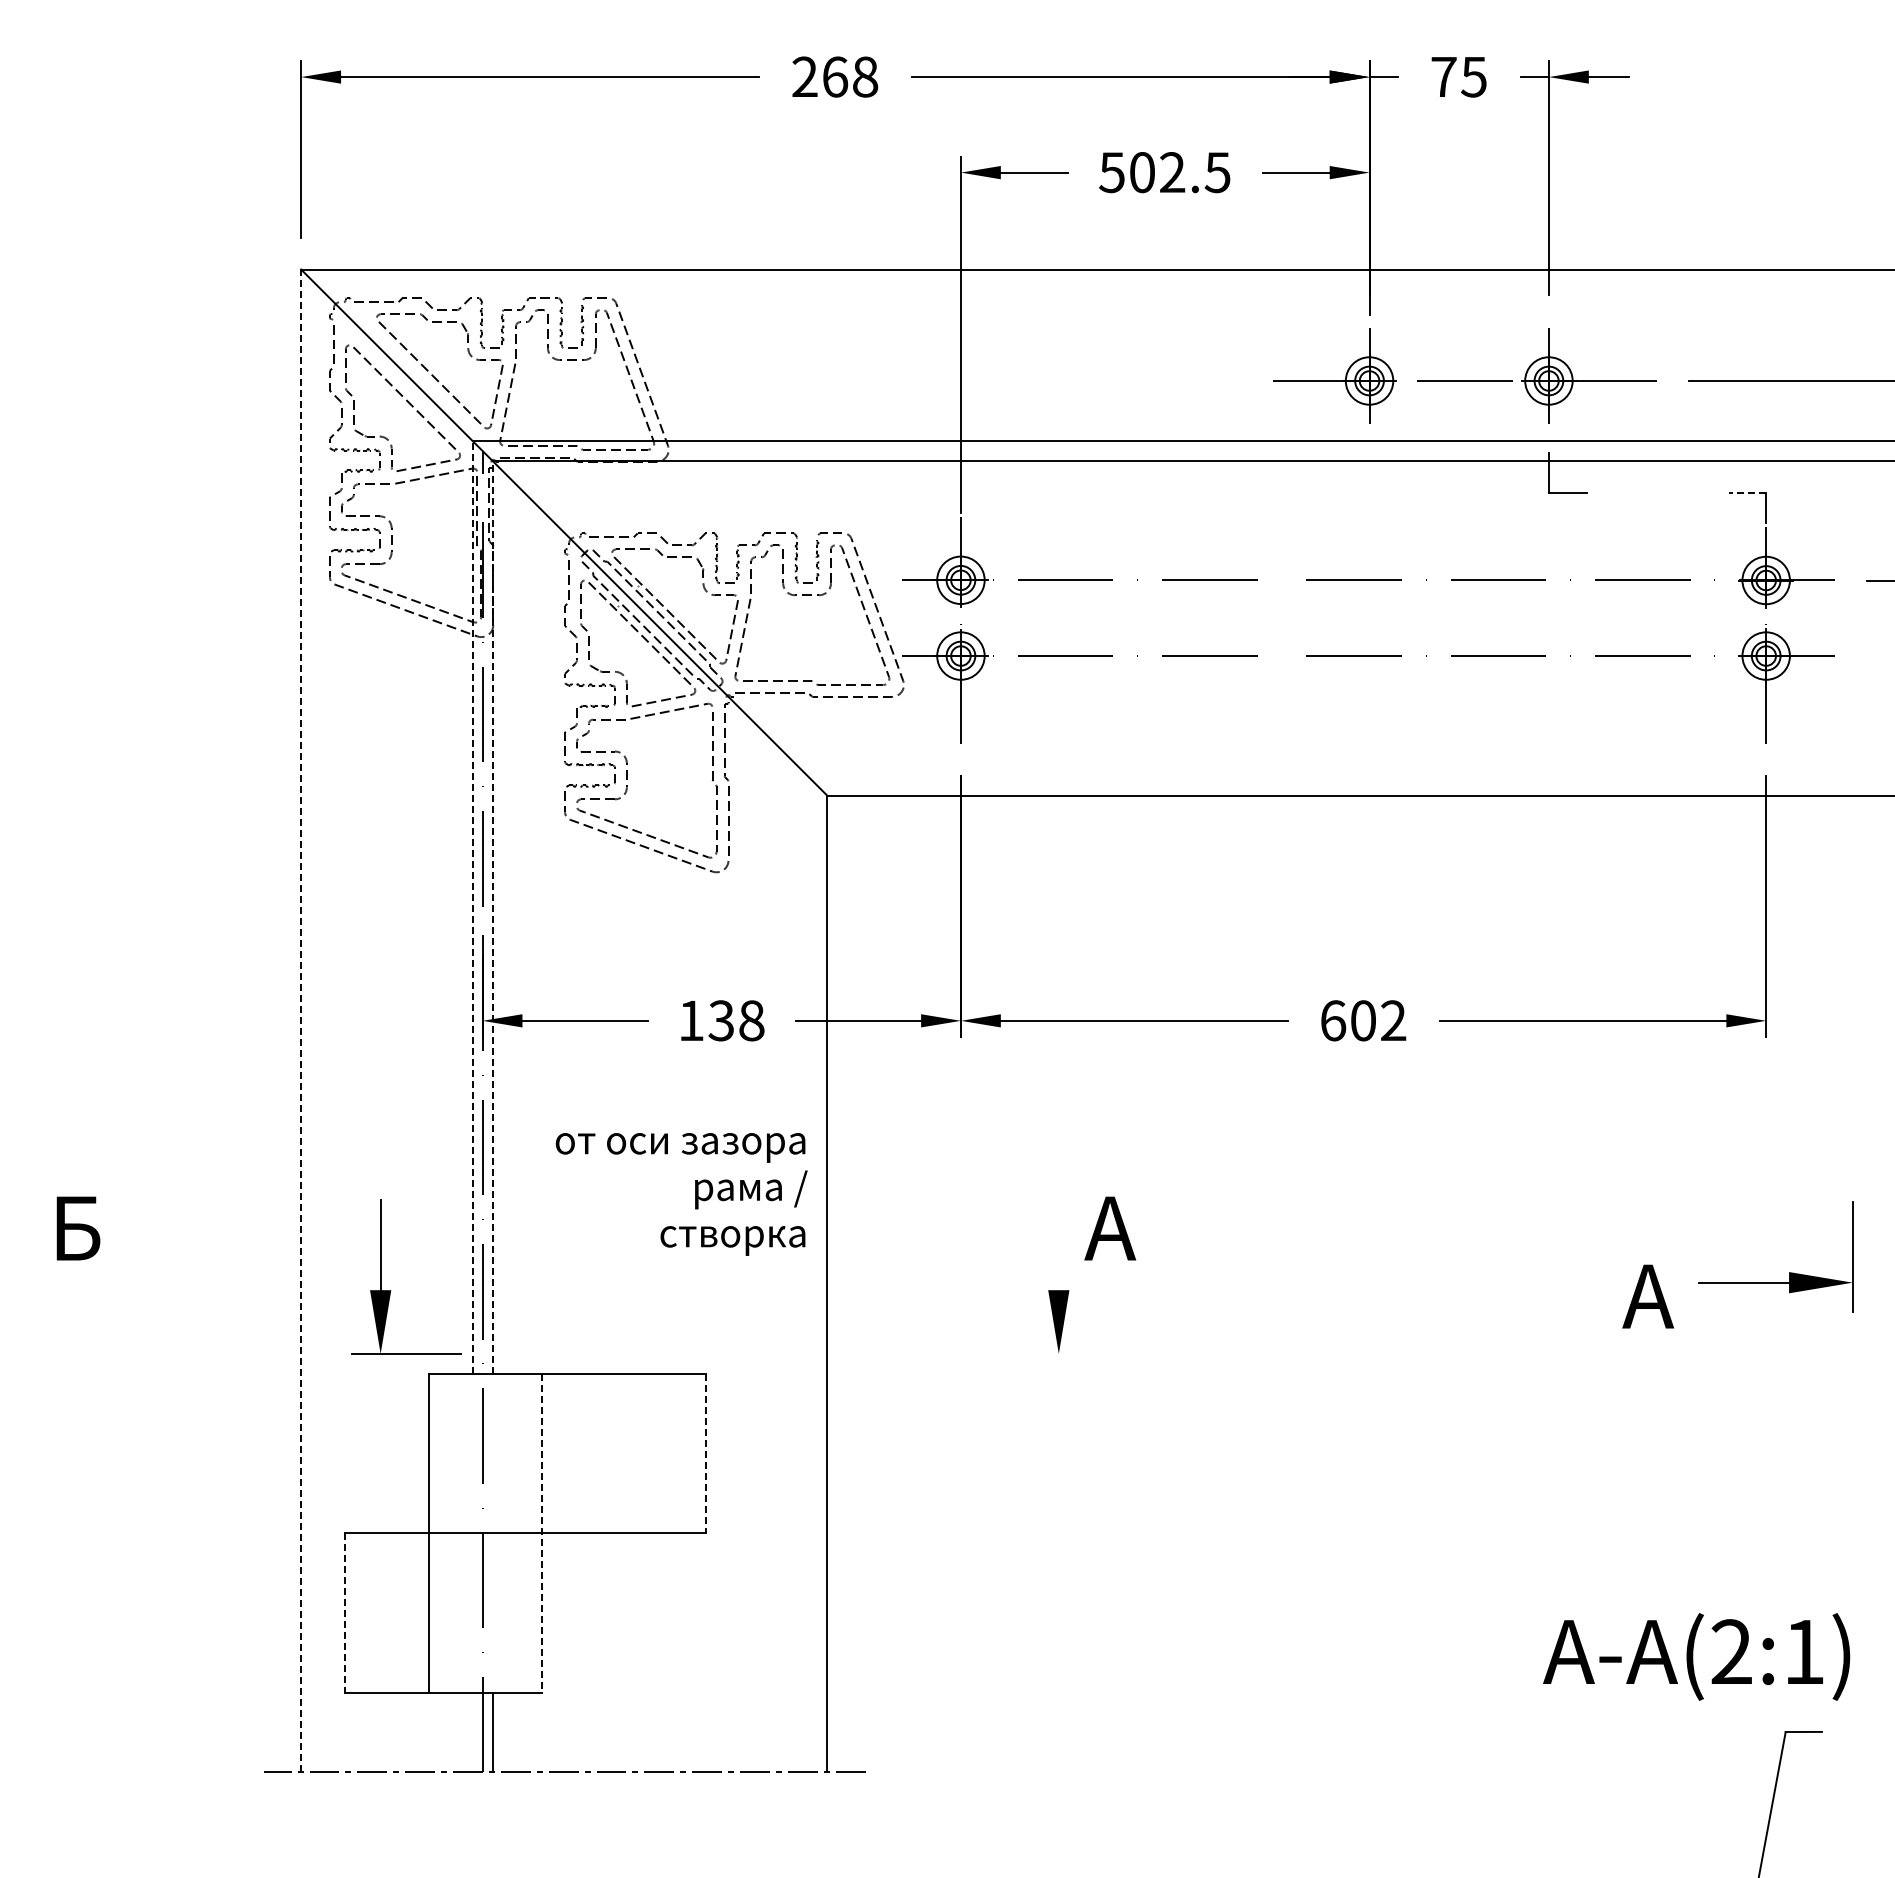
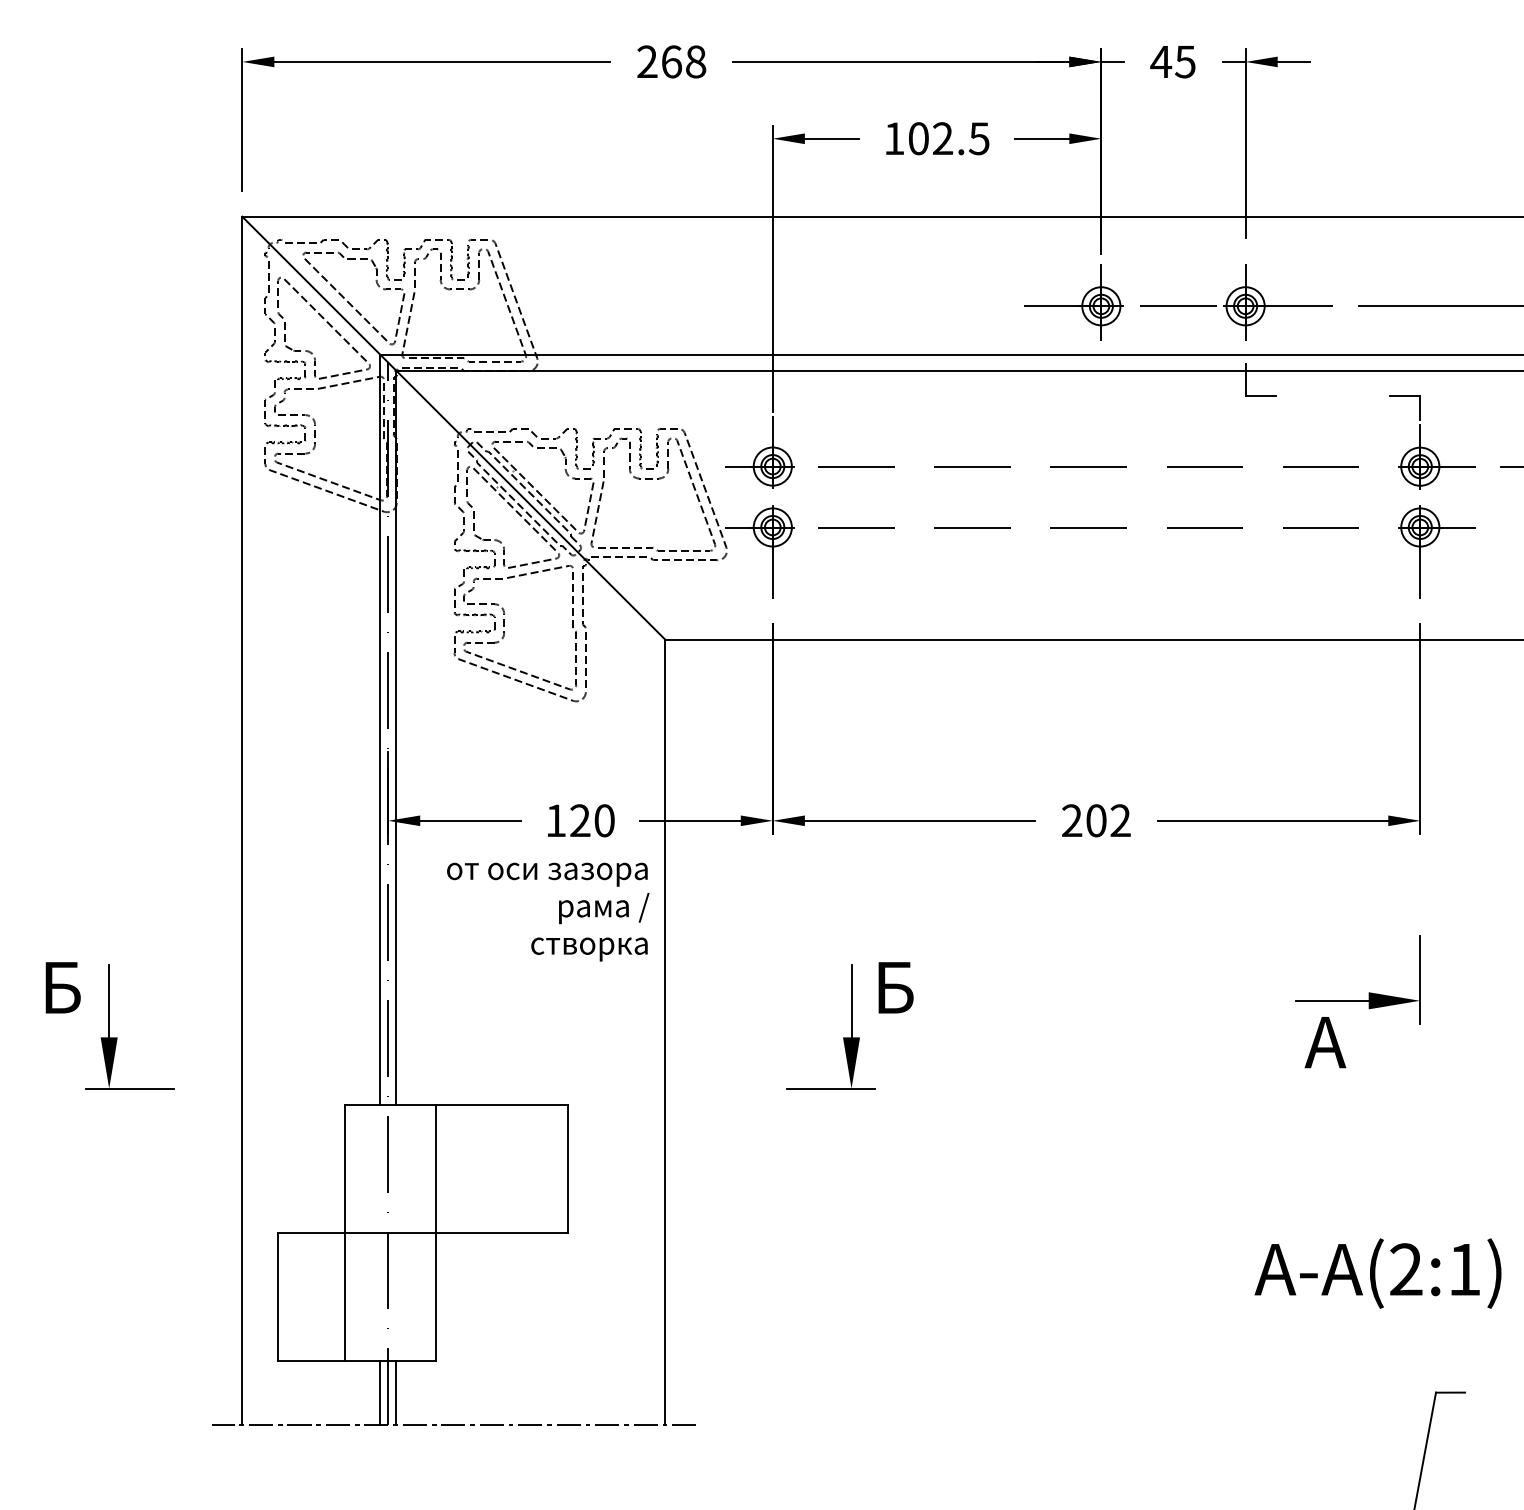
text: (1443, 76) -> (1160, 61), 75 -> 45
text: (1111, 172) -> (893, 138), 502.5 -> 102.5
line: (1747, 492) -> (1405, 395), dashed -> solid
line: (472, 906) -> (380, 728), dashed -> solid
line: (492, 916) -> (396, 736), dashed -> solid
line: (301, 1020) -> (242, 820), dashed -> solid
text: (736, 1020) -> (592, 820), 138 -> 120
text: (1333, 1020) -> (1072, 820), 602 -> 202
text: (681, 1194) -> (548, 912), moved
text: (1110, 1228) -> (893, 987), A -> Б
line: (1058, 1245) -> (851, 1001), added
part: (1789, 1272) -> (1369, 992), moved
part: (391, 1290) -> (117, 1037), moved
line: (1032, 1353) -> (830, 1088), added
line: (705, 1453) -> (567, 1168), dashed -> solid
line: (542, 1533) -> (436, 1233), dashed -> solid
line: (345, 1612) -> (277, 1296), dashed -> solid
text: (1696, 1656) -> (1377, 1273), moved
line: (472, 1732) -> (380, 1393), added

